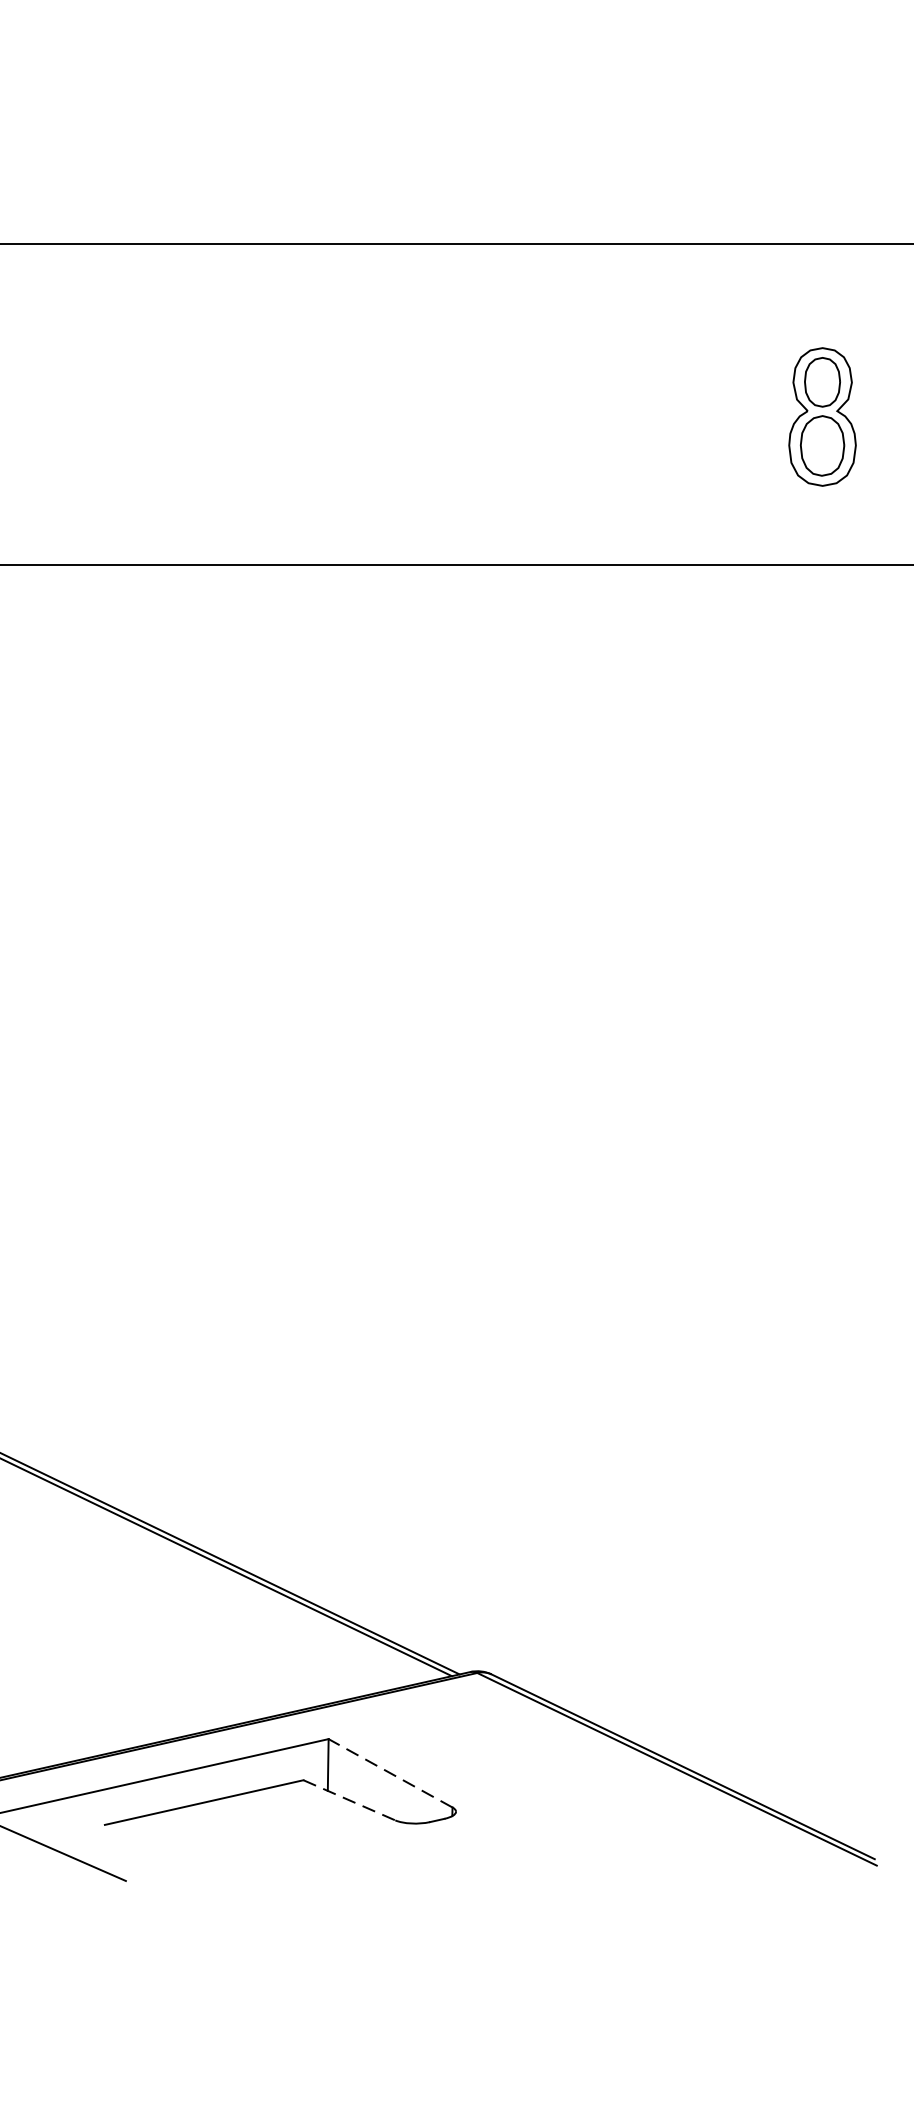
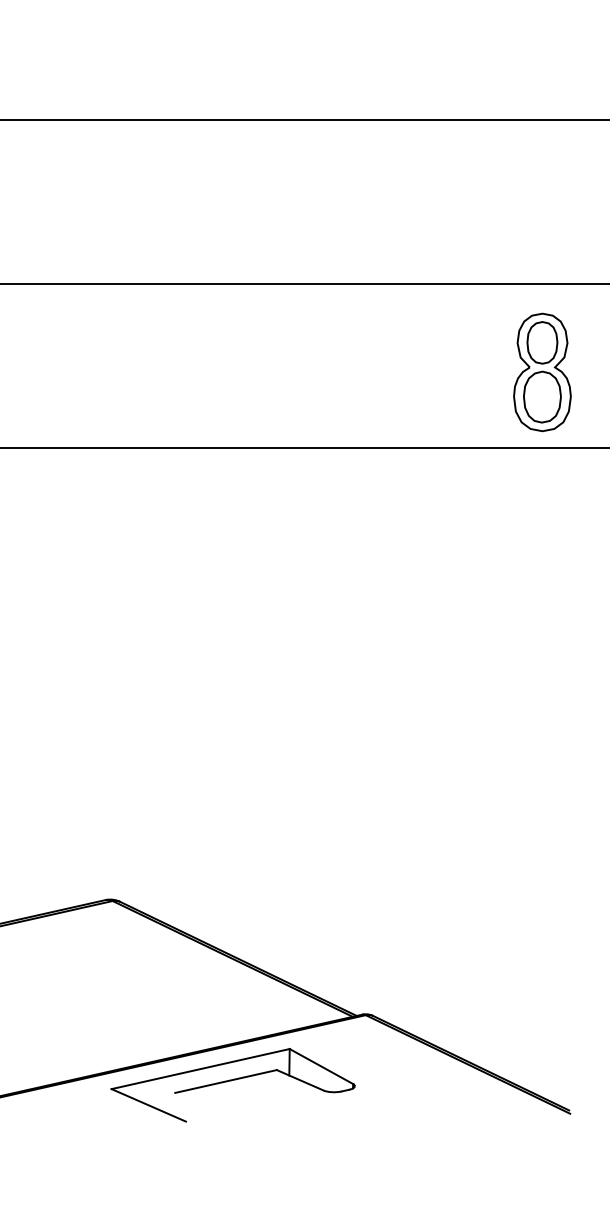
part: (822, 417) -> (542, 372), size x1.67
line: (388, 1773) -> (320, 1066), dashed -> solid
line: (349, 1800) -> (300, 1080), dashed -> solid

